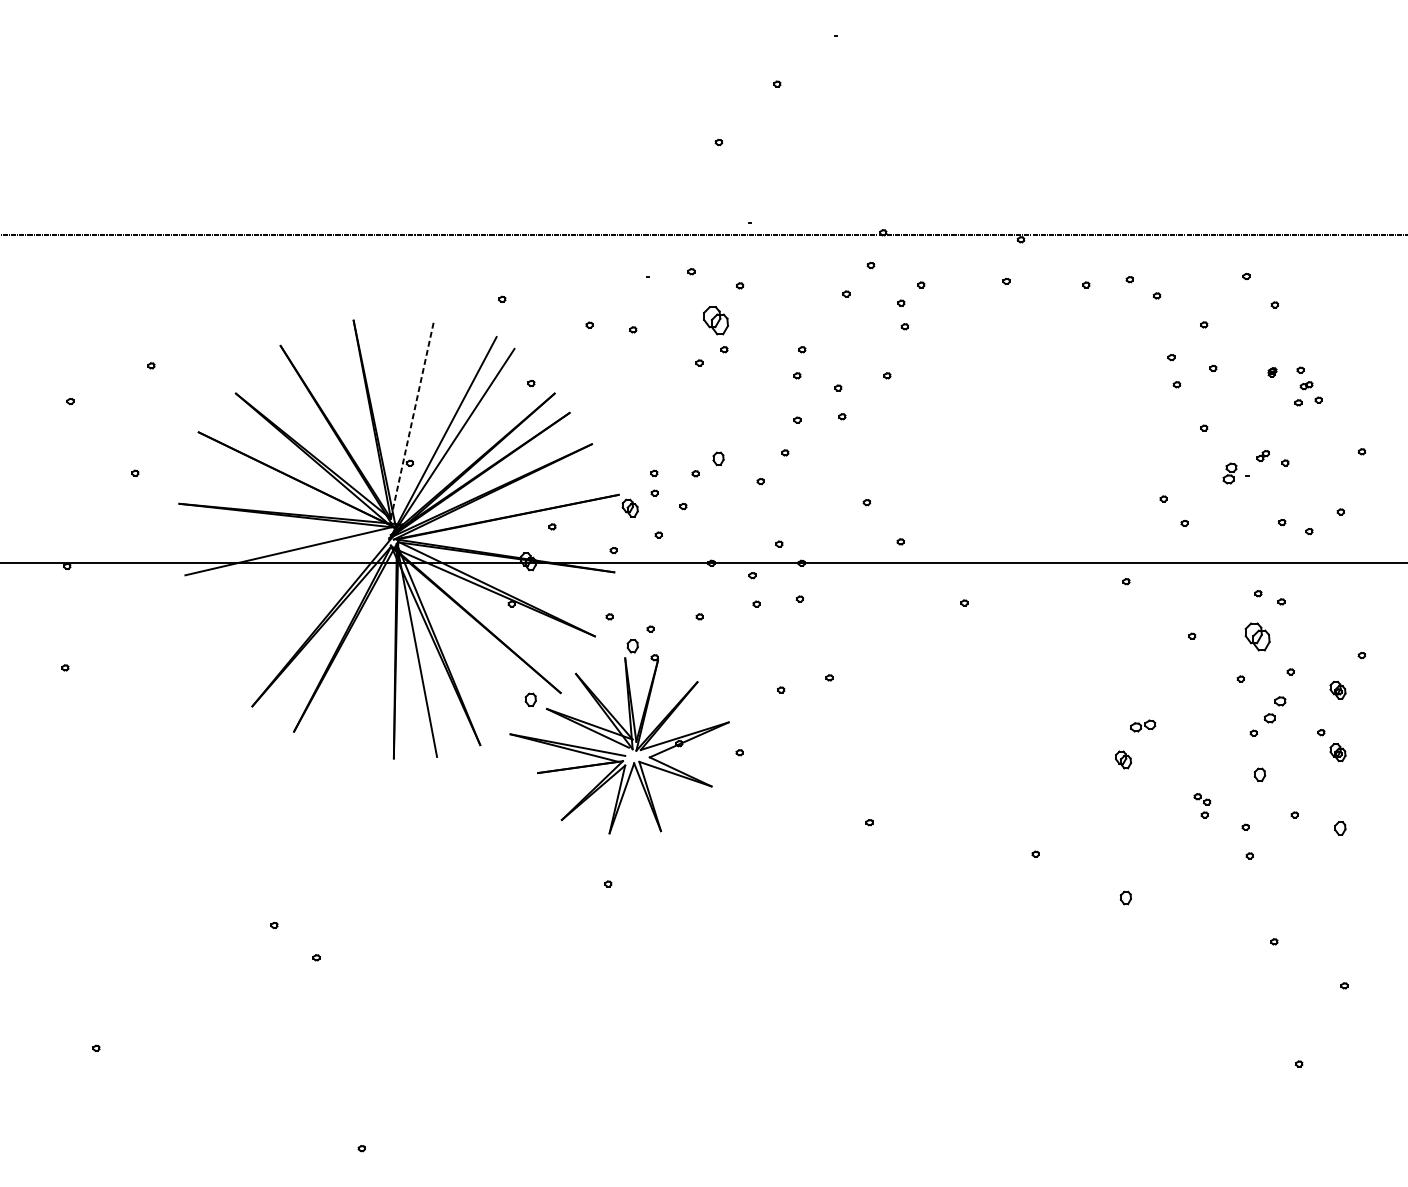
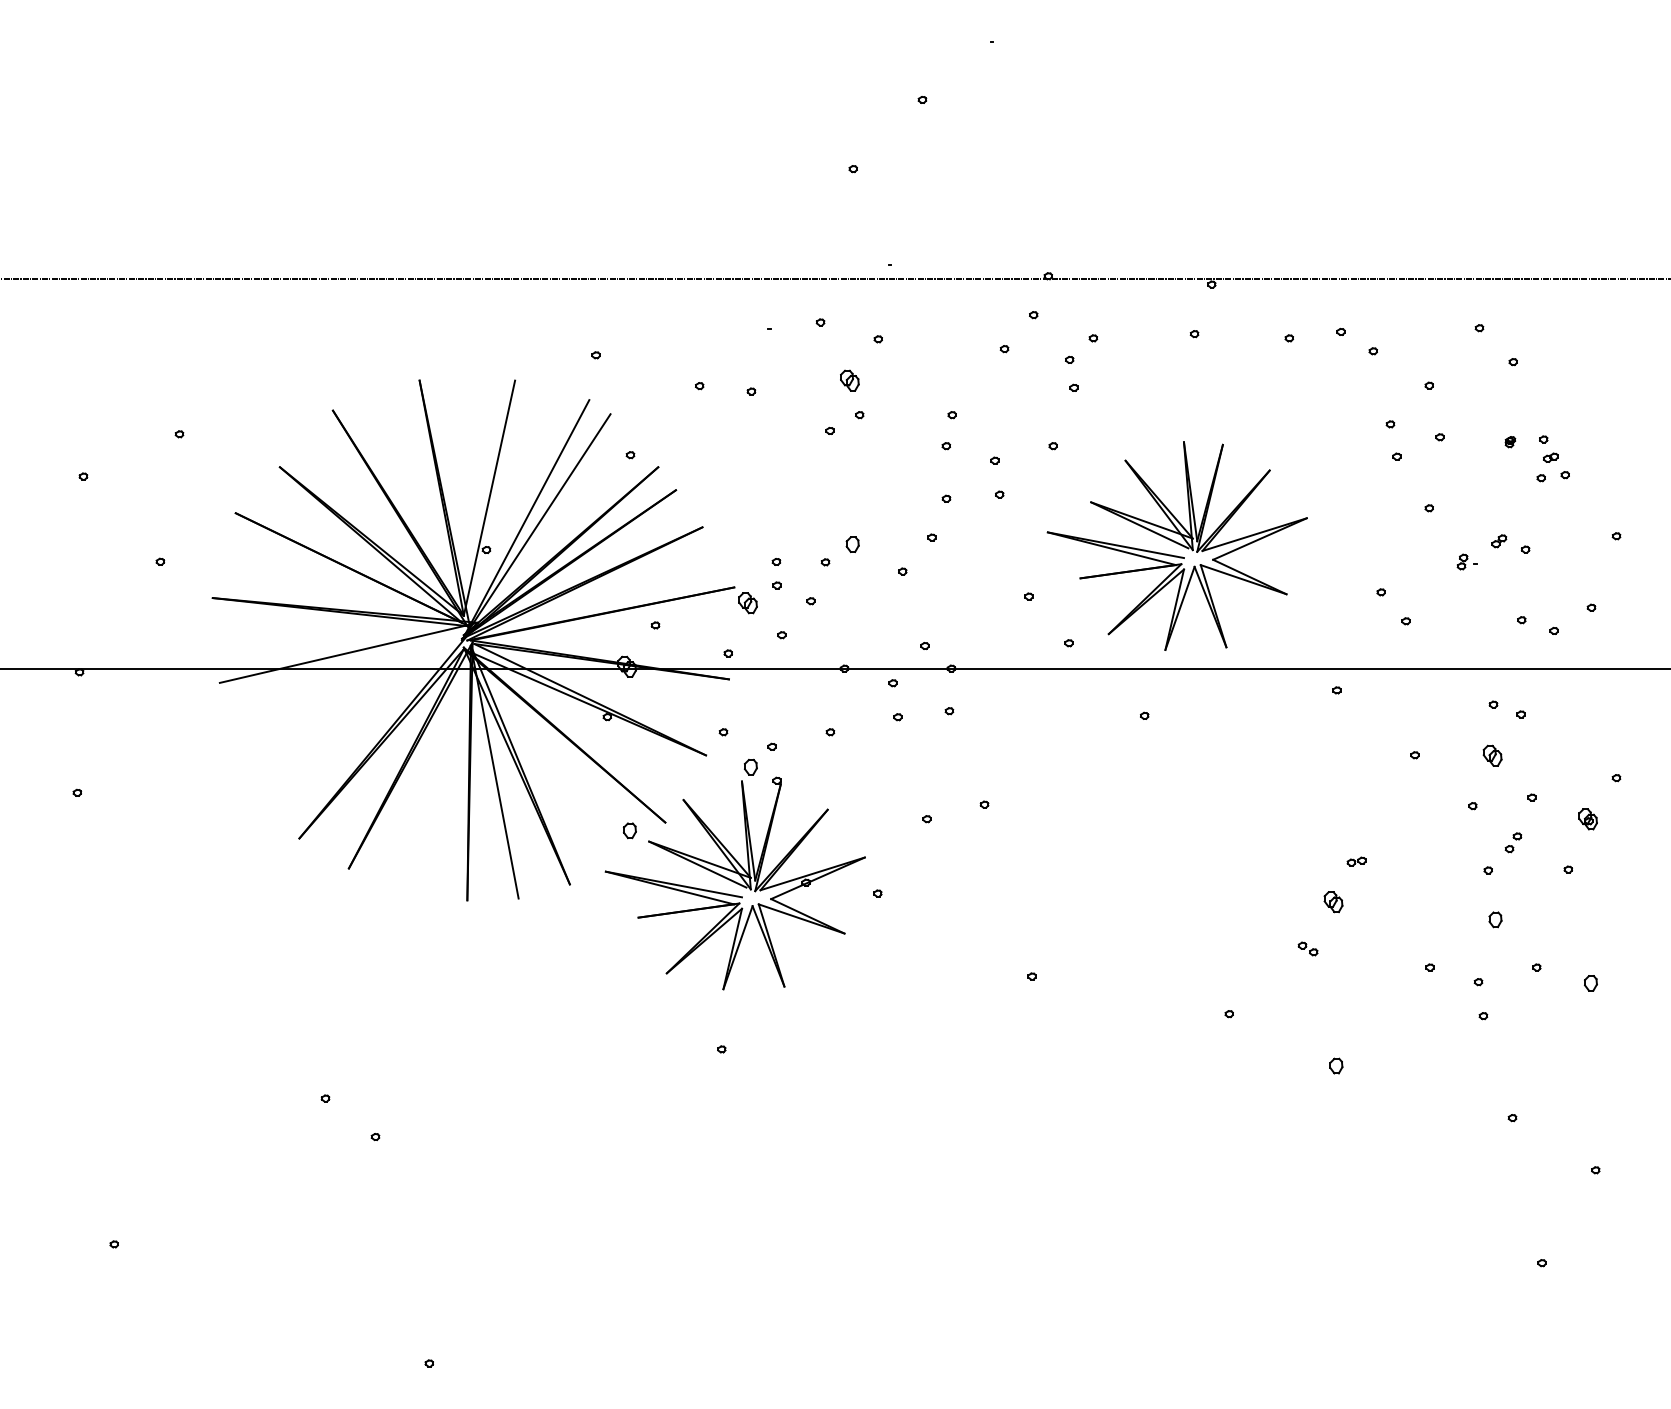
part: (715, 320) -> (849, 380), size x0.62
line: (412, 419) -> (489, 497), dashed -> solid
part: (991, 459) -> (1176, 545), added
part: (1235, 473) -> (1466, 561), size x0.62
part: (1257, 636) -> (1492, 755), size x0.62
part: (1275, 709) -> (1513, 842), size x0.62
part: (1142, 725) -> (1356, 861), size x0.62
part: (1337, 752) -> (1587, 893), removed
part: (1201, 799) -> (1307, 948), moved

